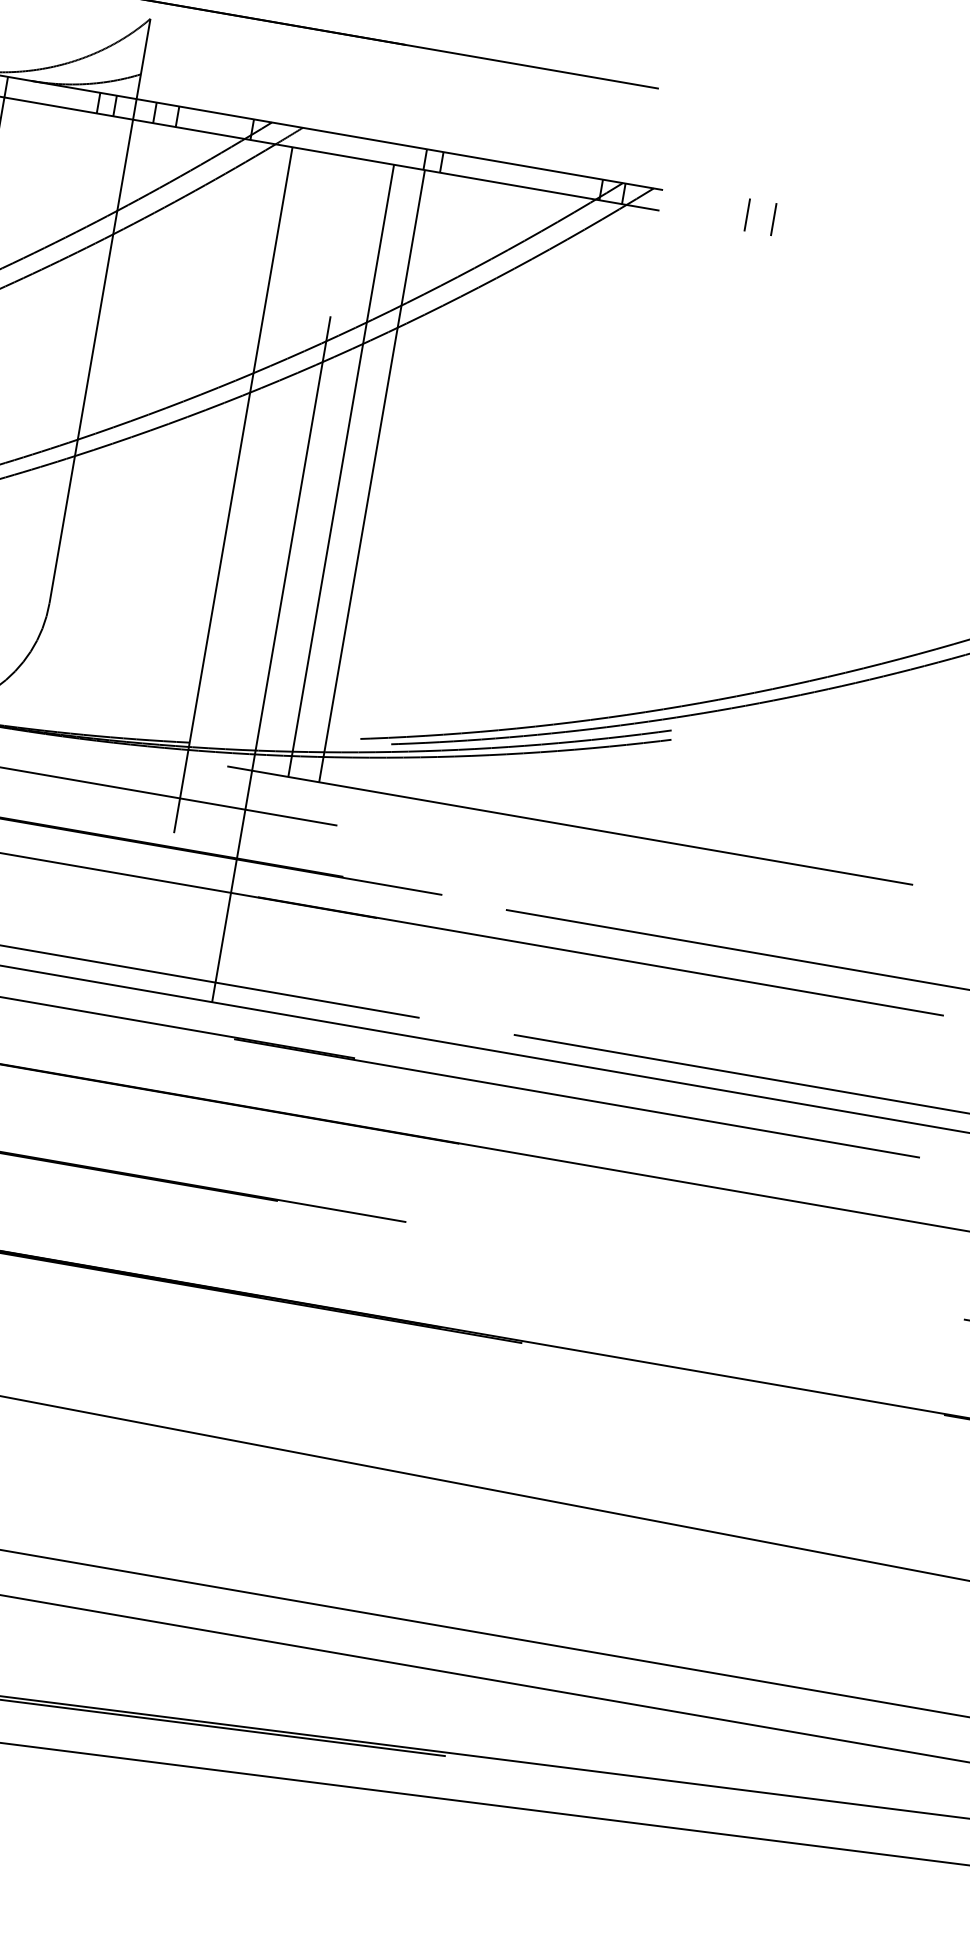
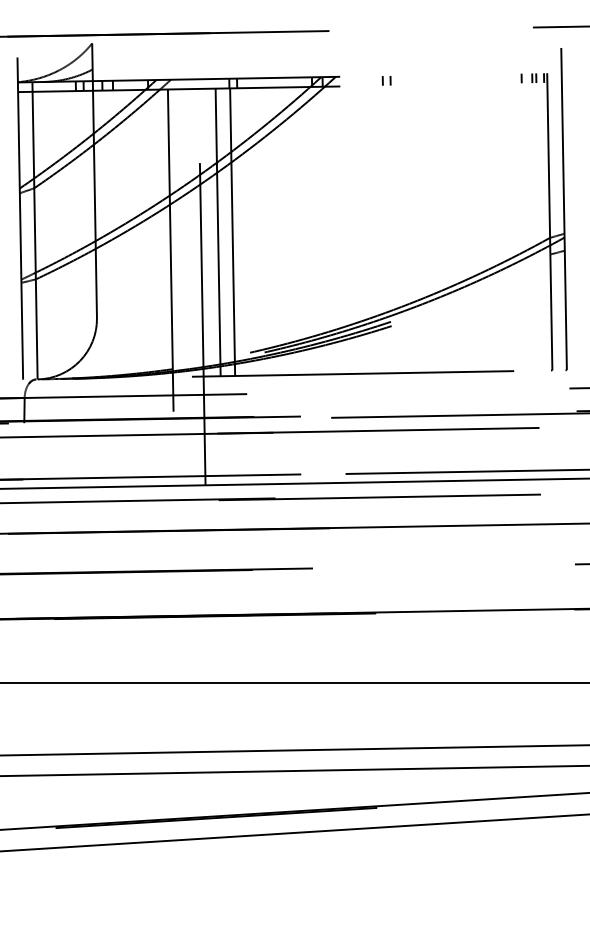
part: (759, 216) -> (386, 80), size x0.62

